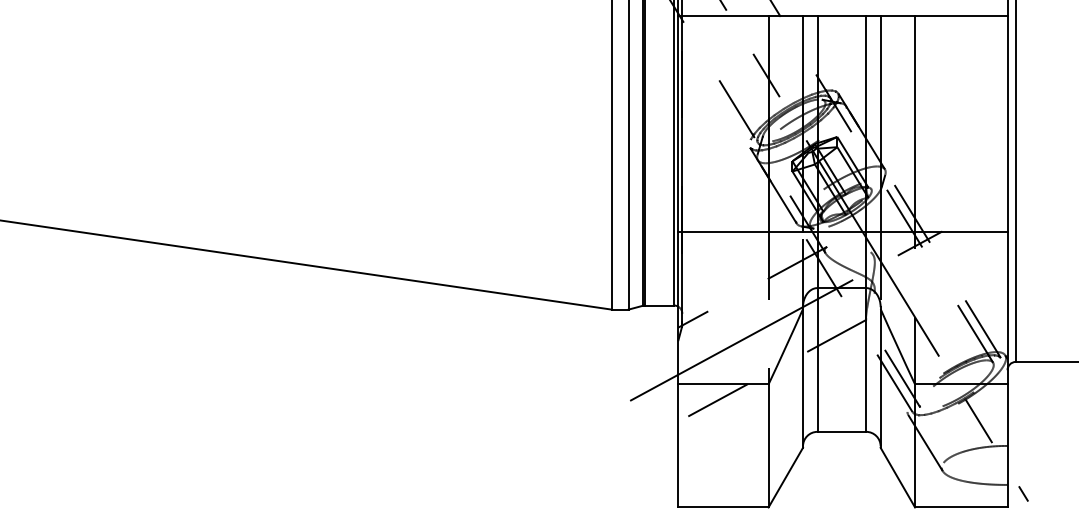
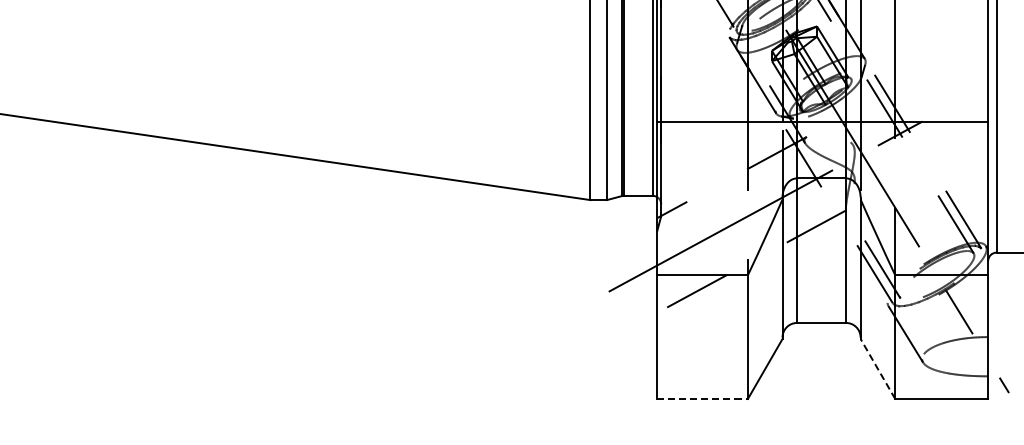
line: (897, 477) -> (877, 368), solid -> dashed
line: (723, 507) -> (702, 399), solid -> dashed

